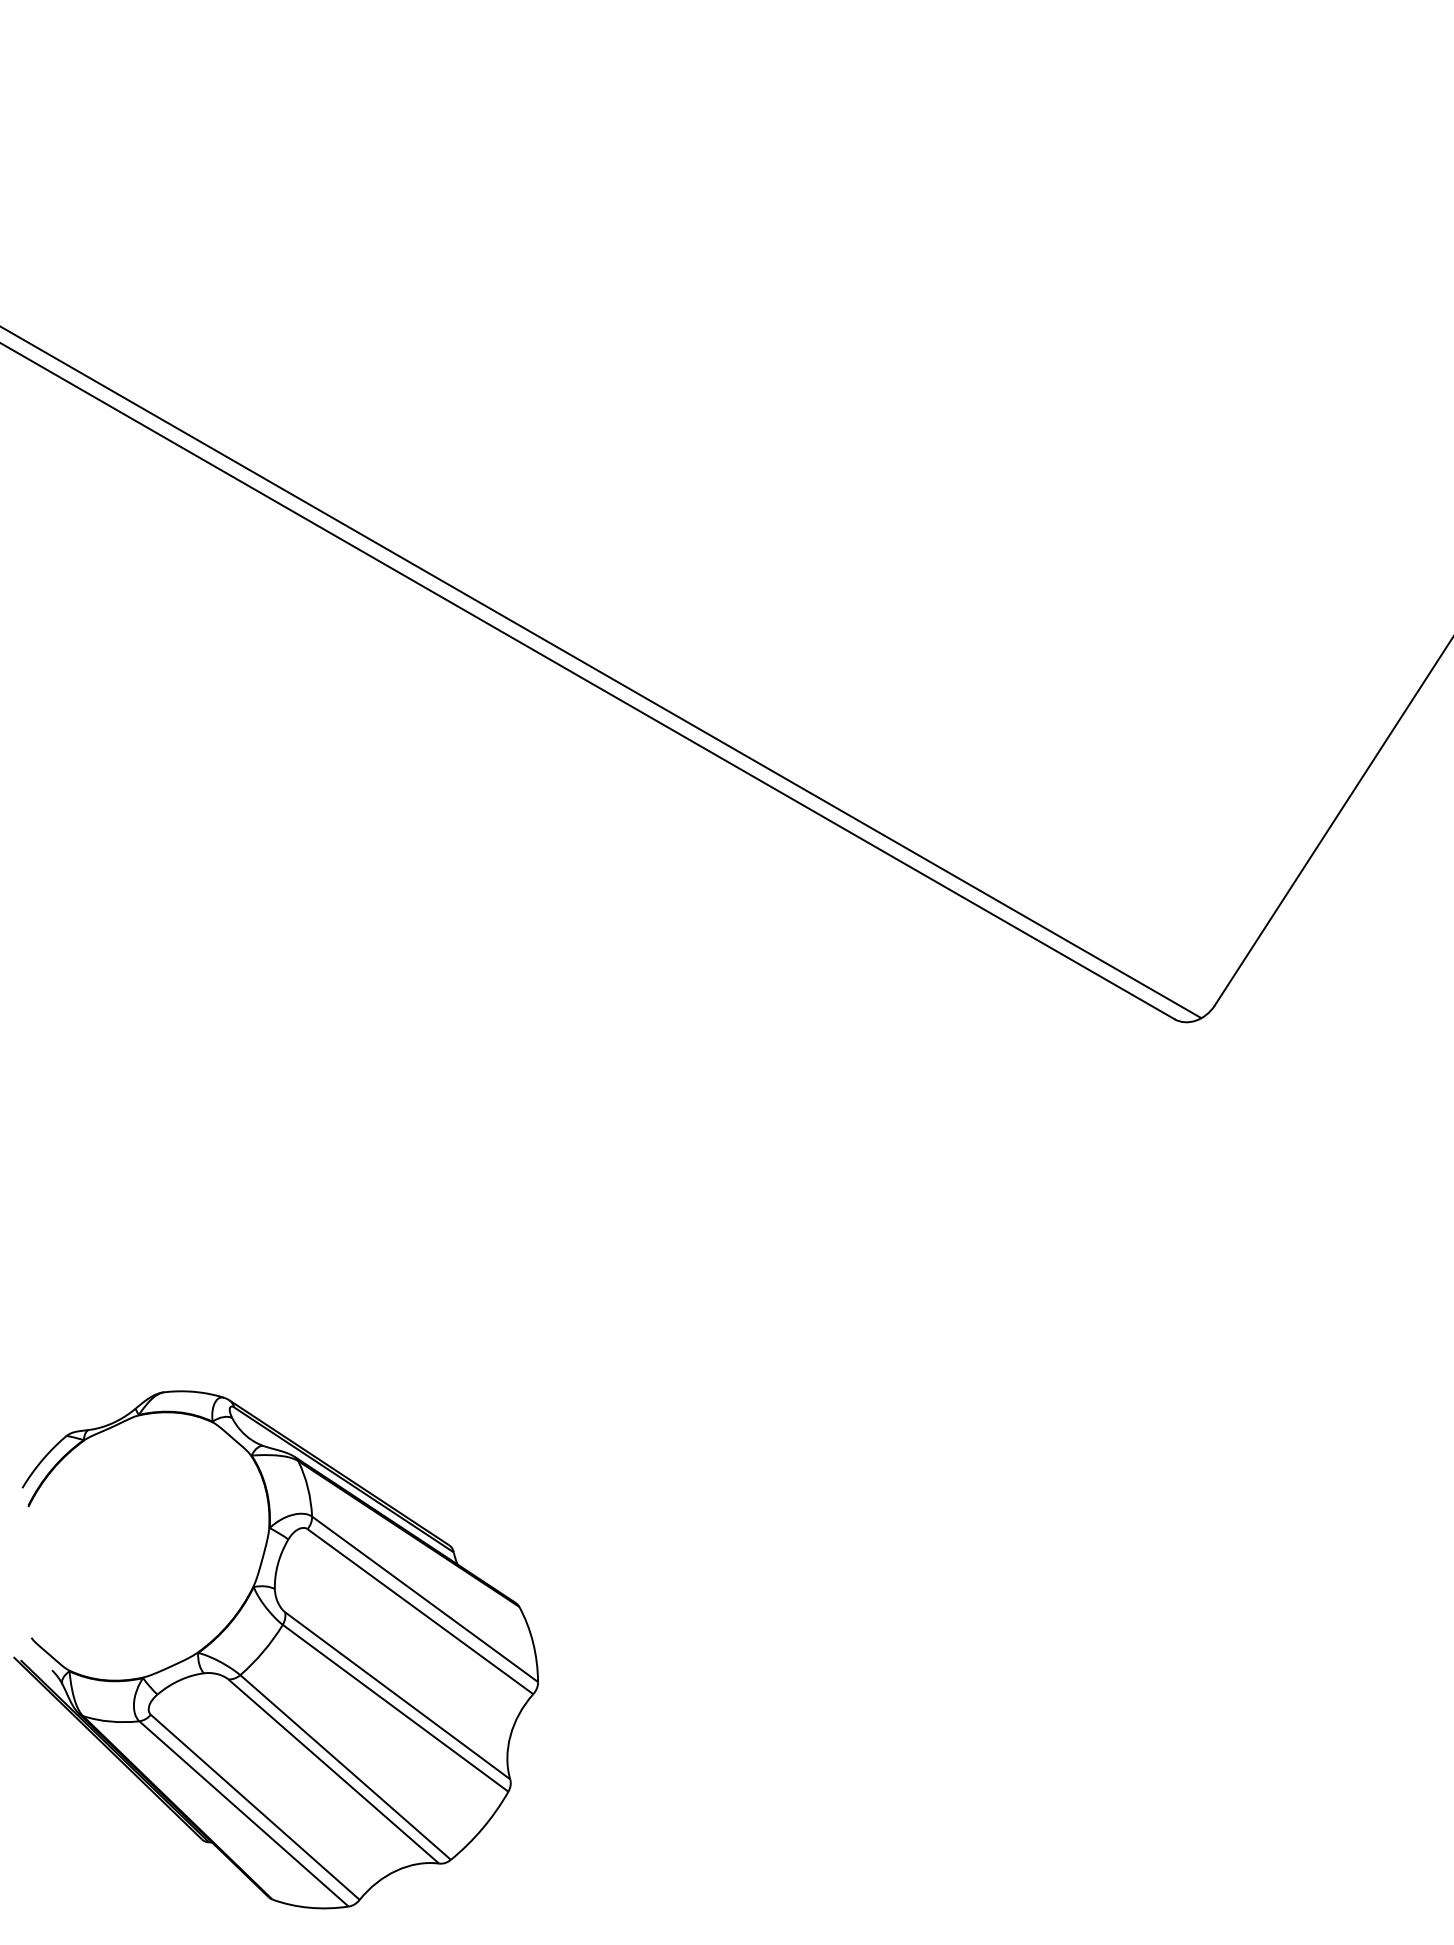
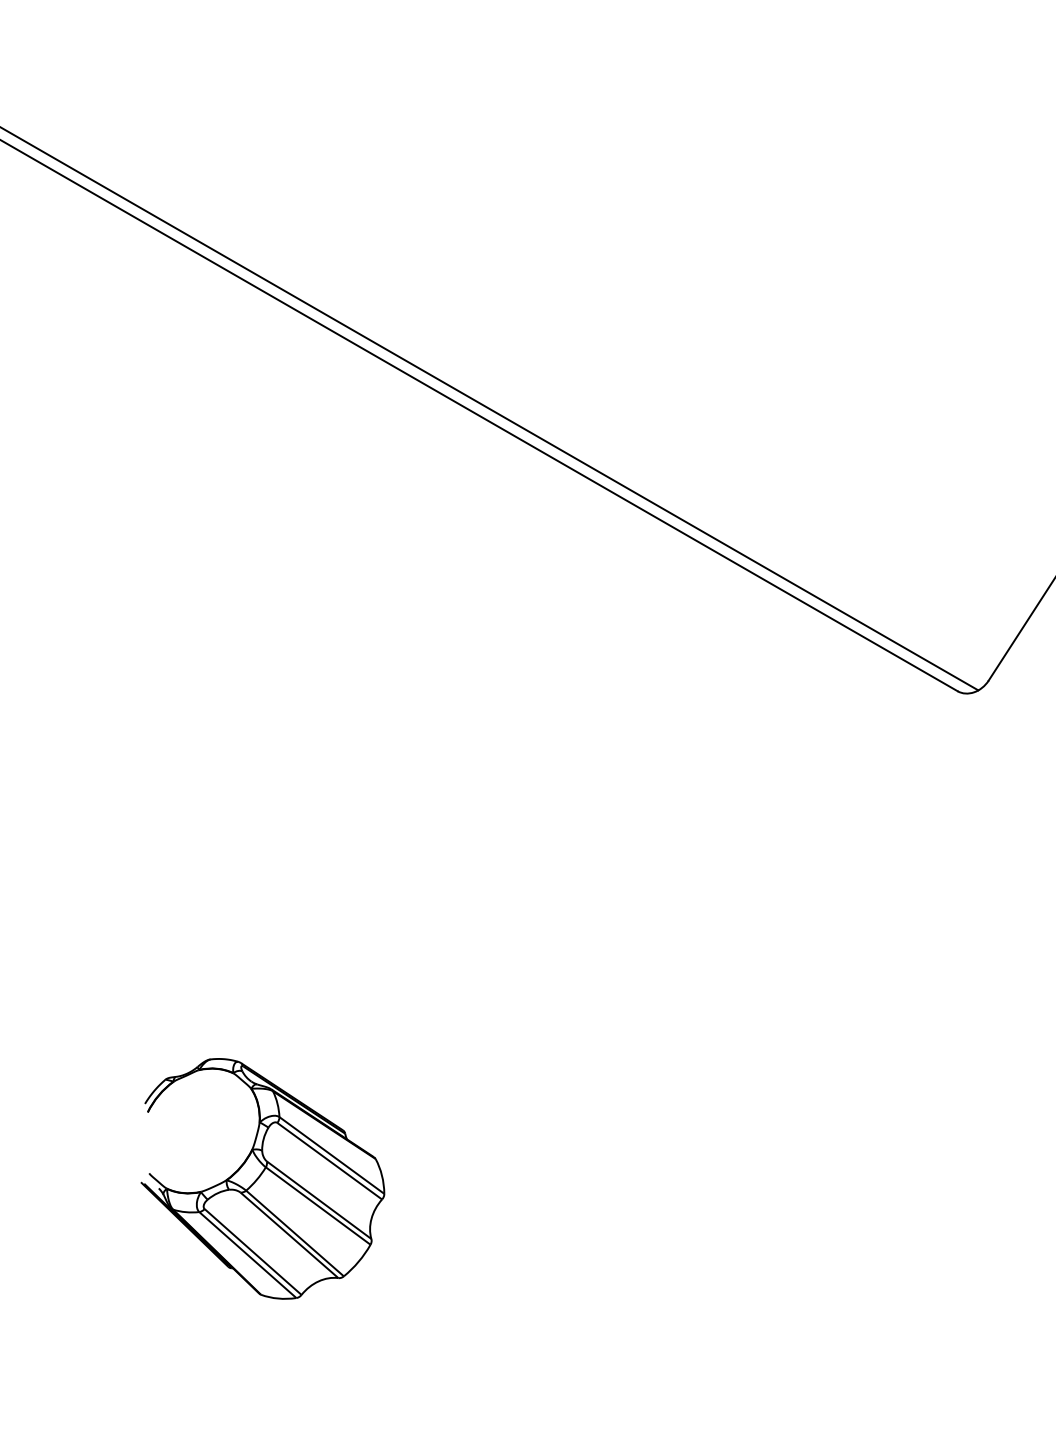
part: (275, 1649) -> (262, 1178), size x0.6

